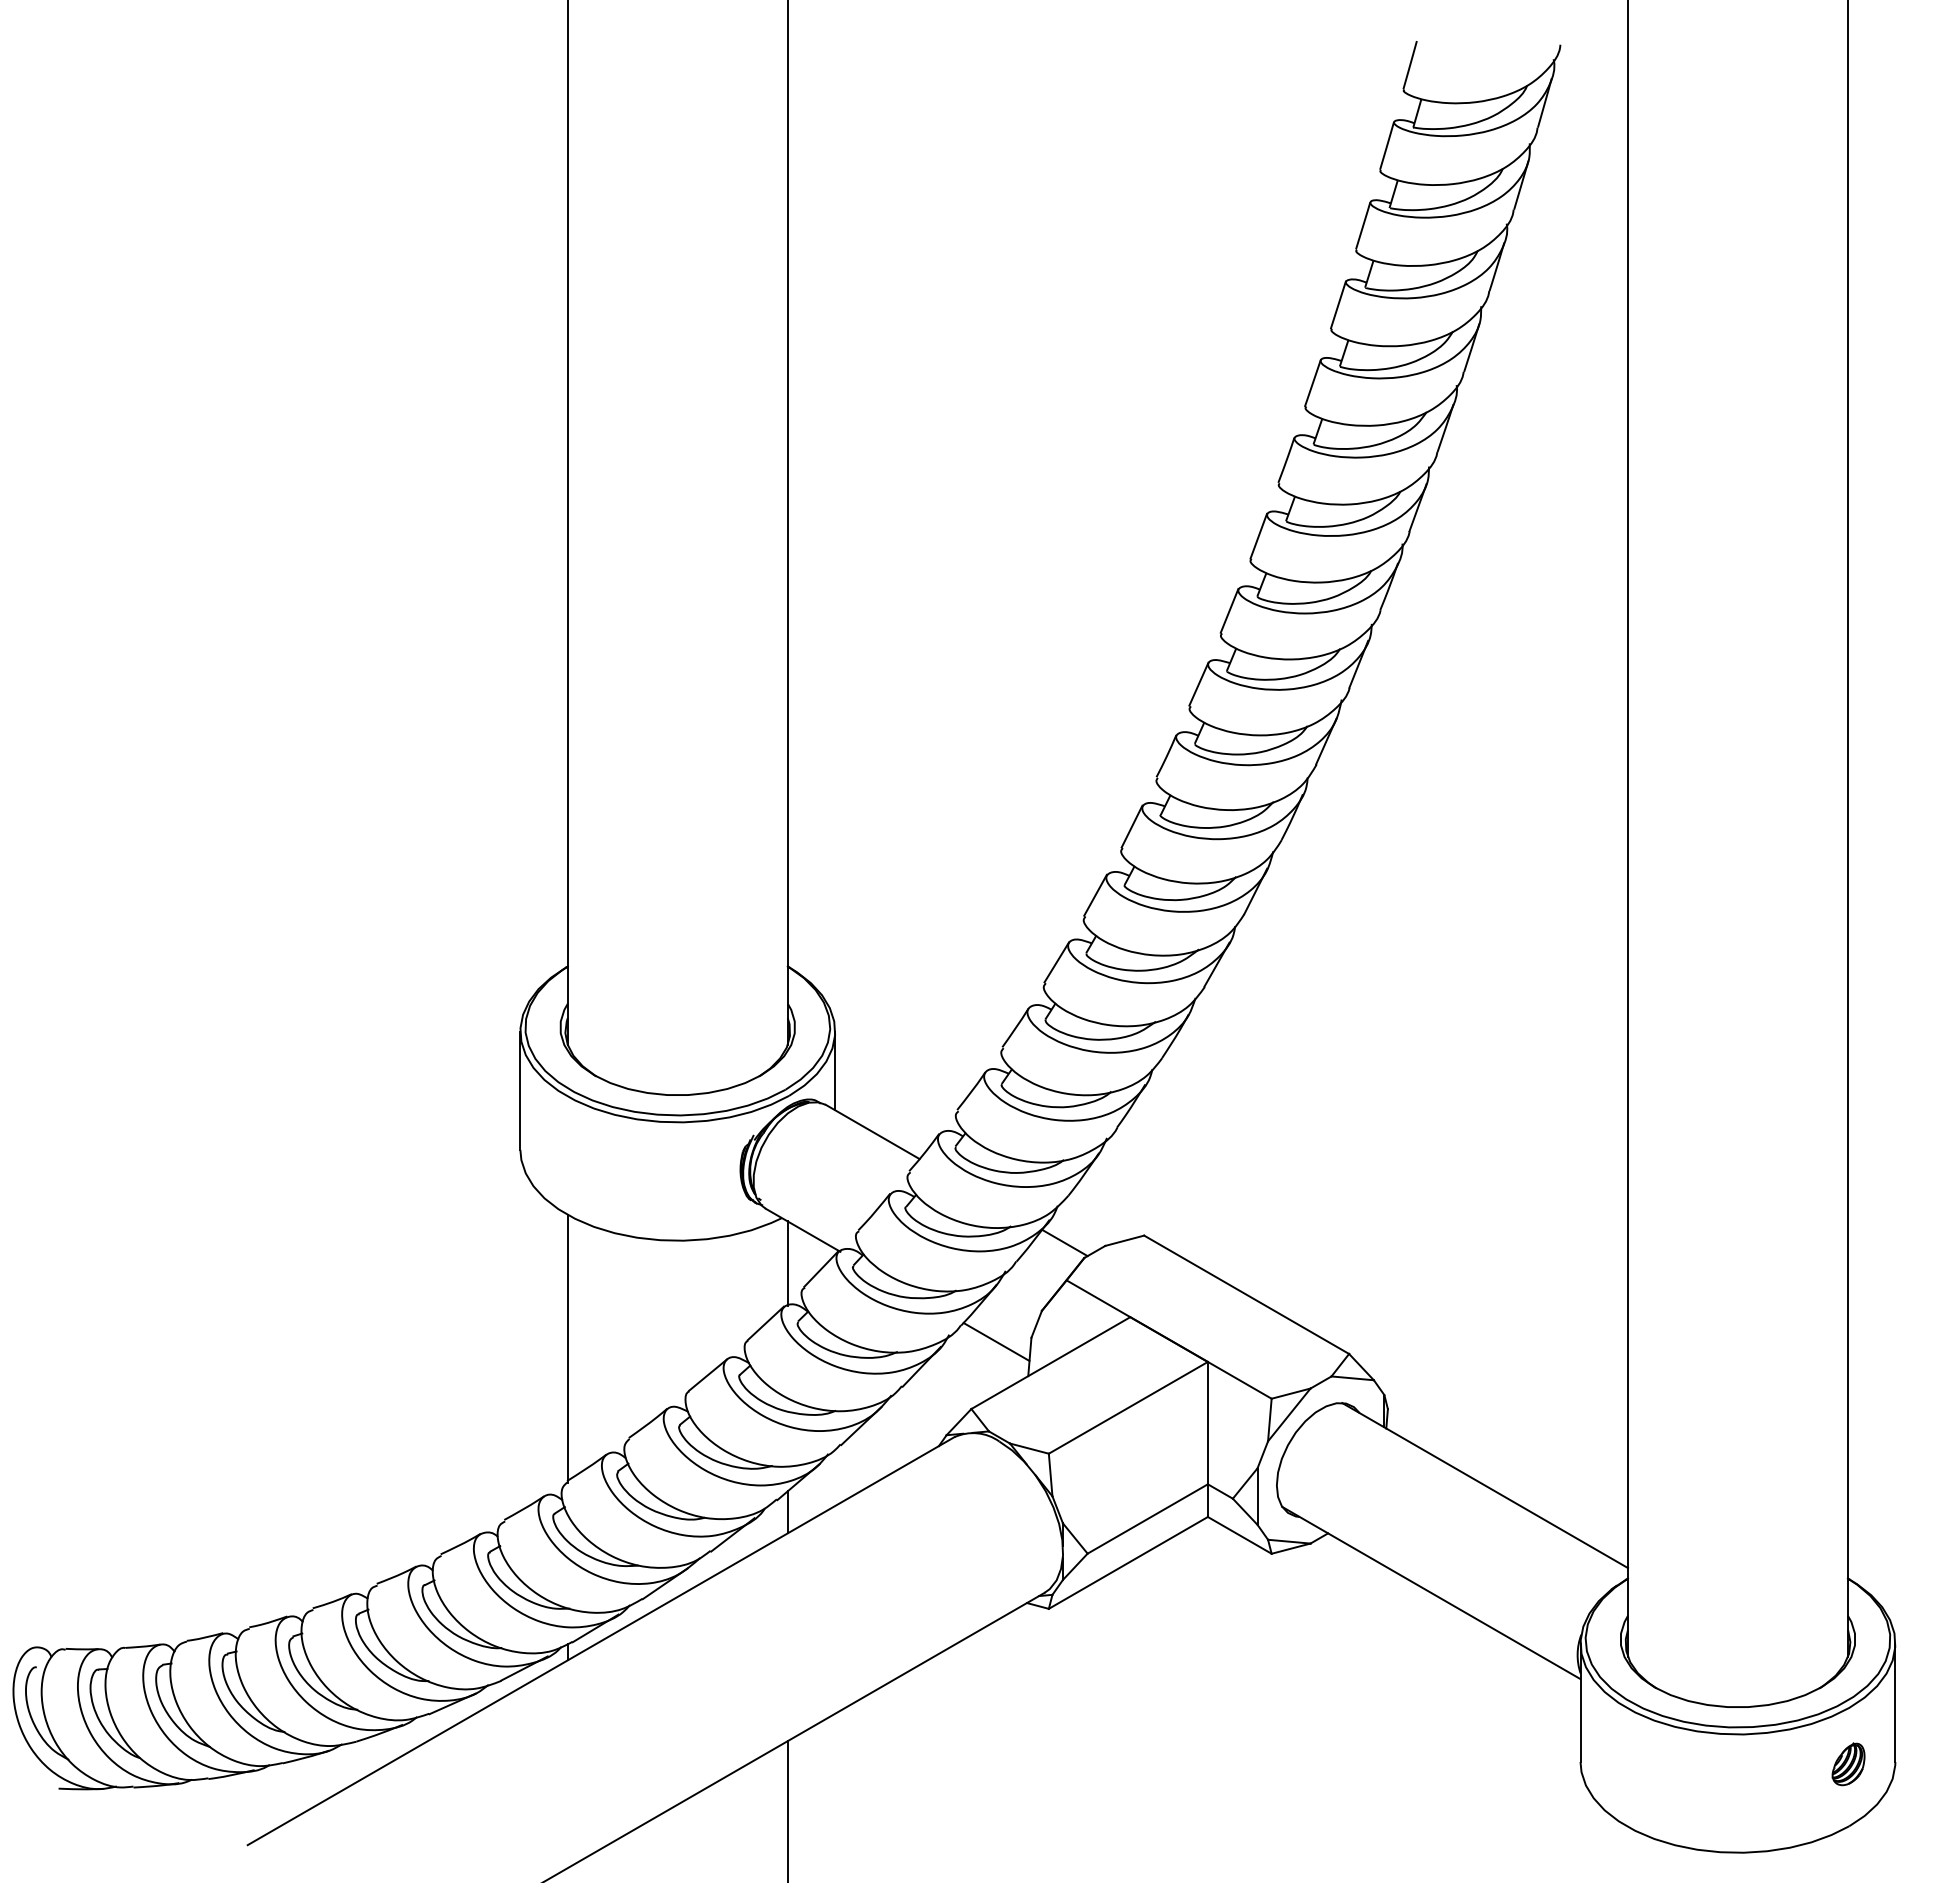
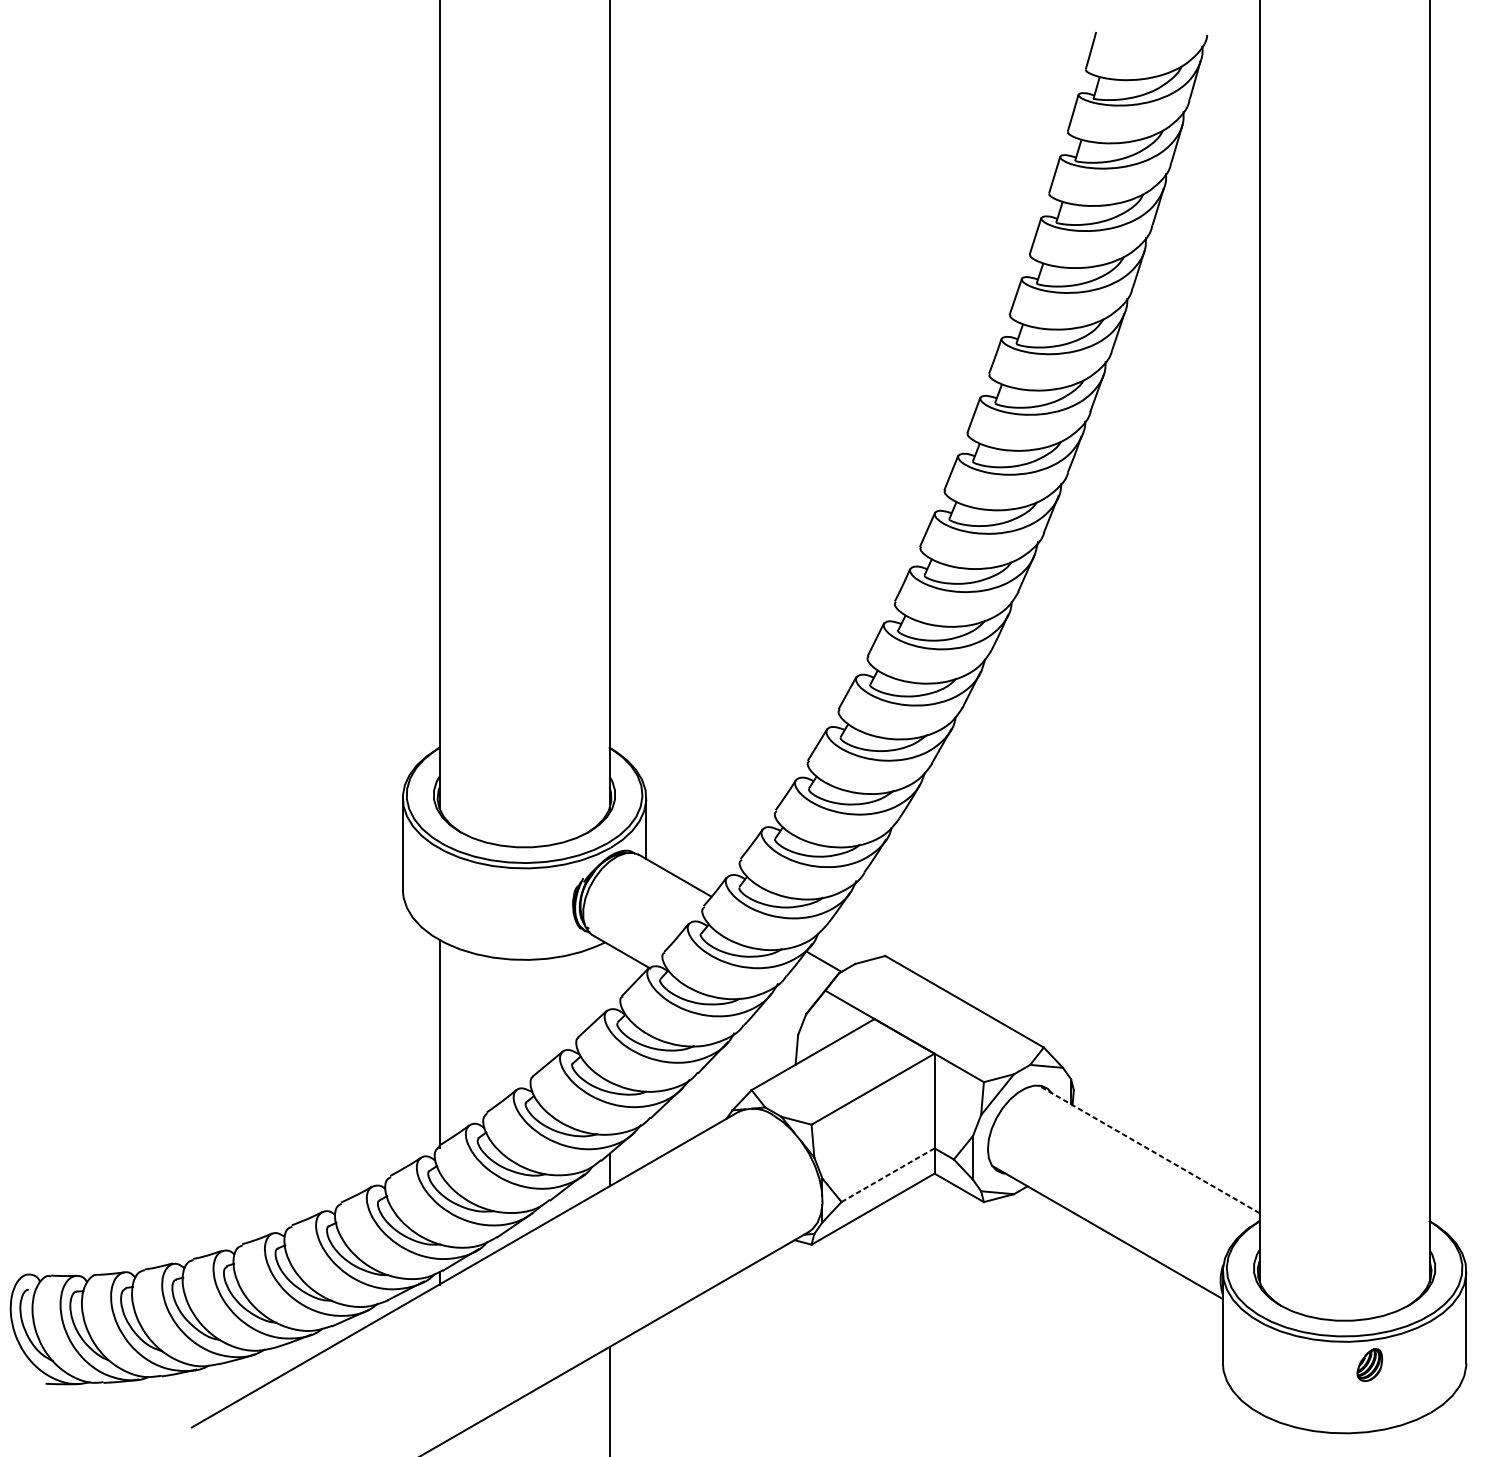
line: (787, 1263) -> (609, 977), removed
line: (996, 1341) -> (771, 1037), removed
line: (1485, 1485) -> (1149, 1149), solid -> dashed
line: (1147, 1519) -> (887, 1175), solid -> dashed
part: (1848, 1764) -> (1369, 1365), moved

